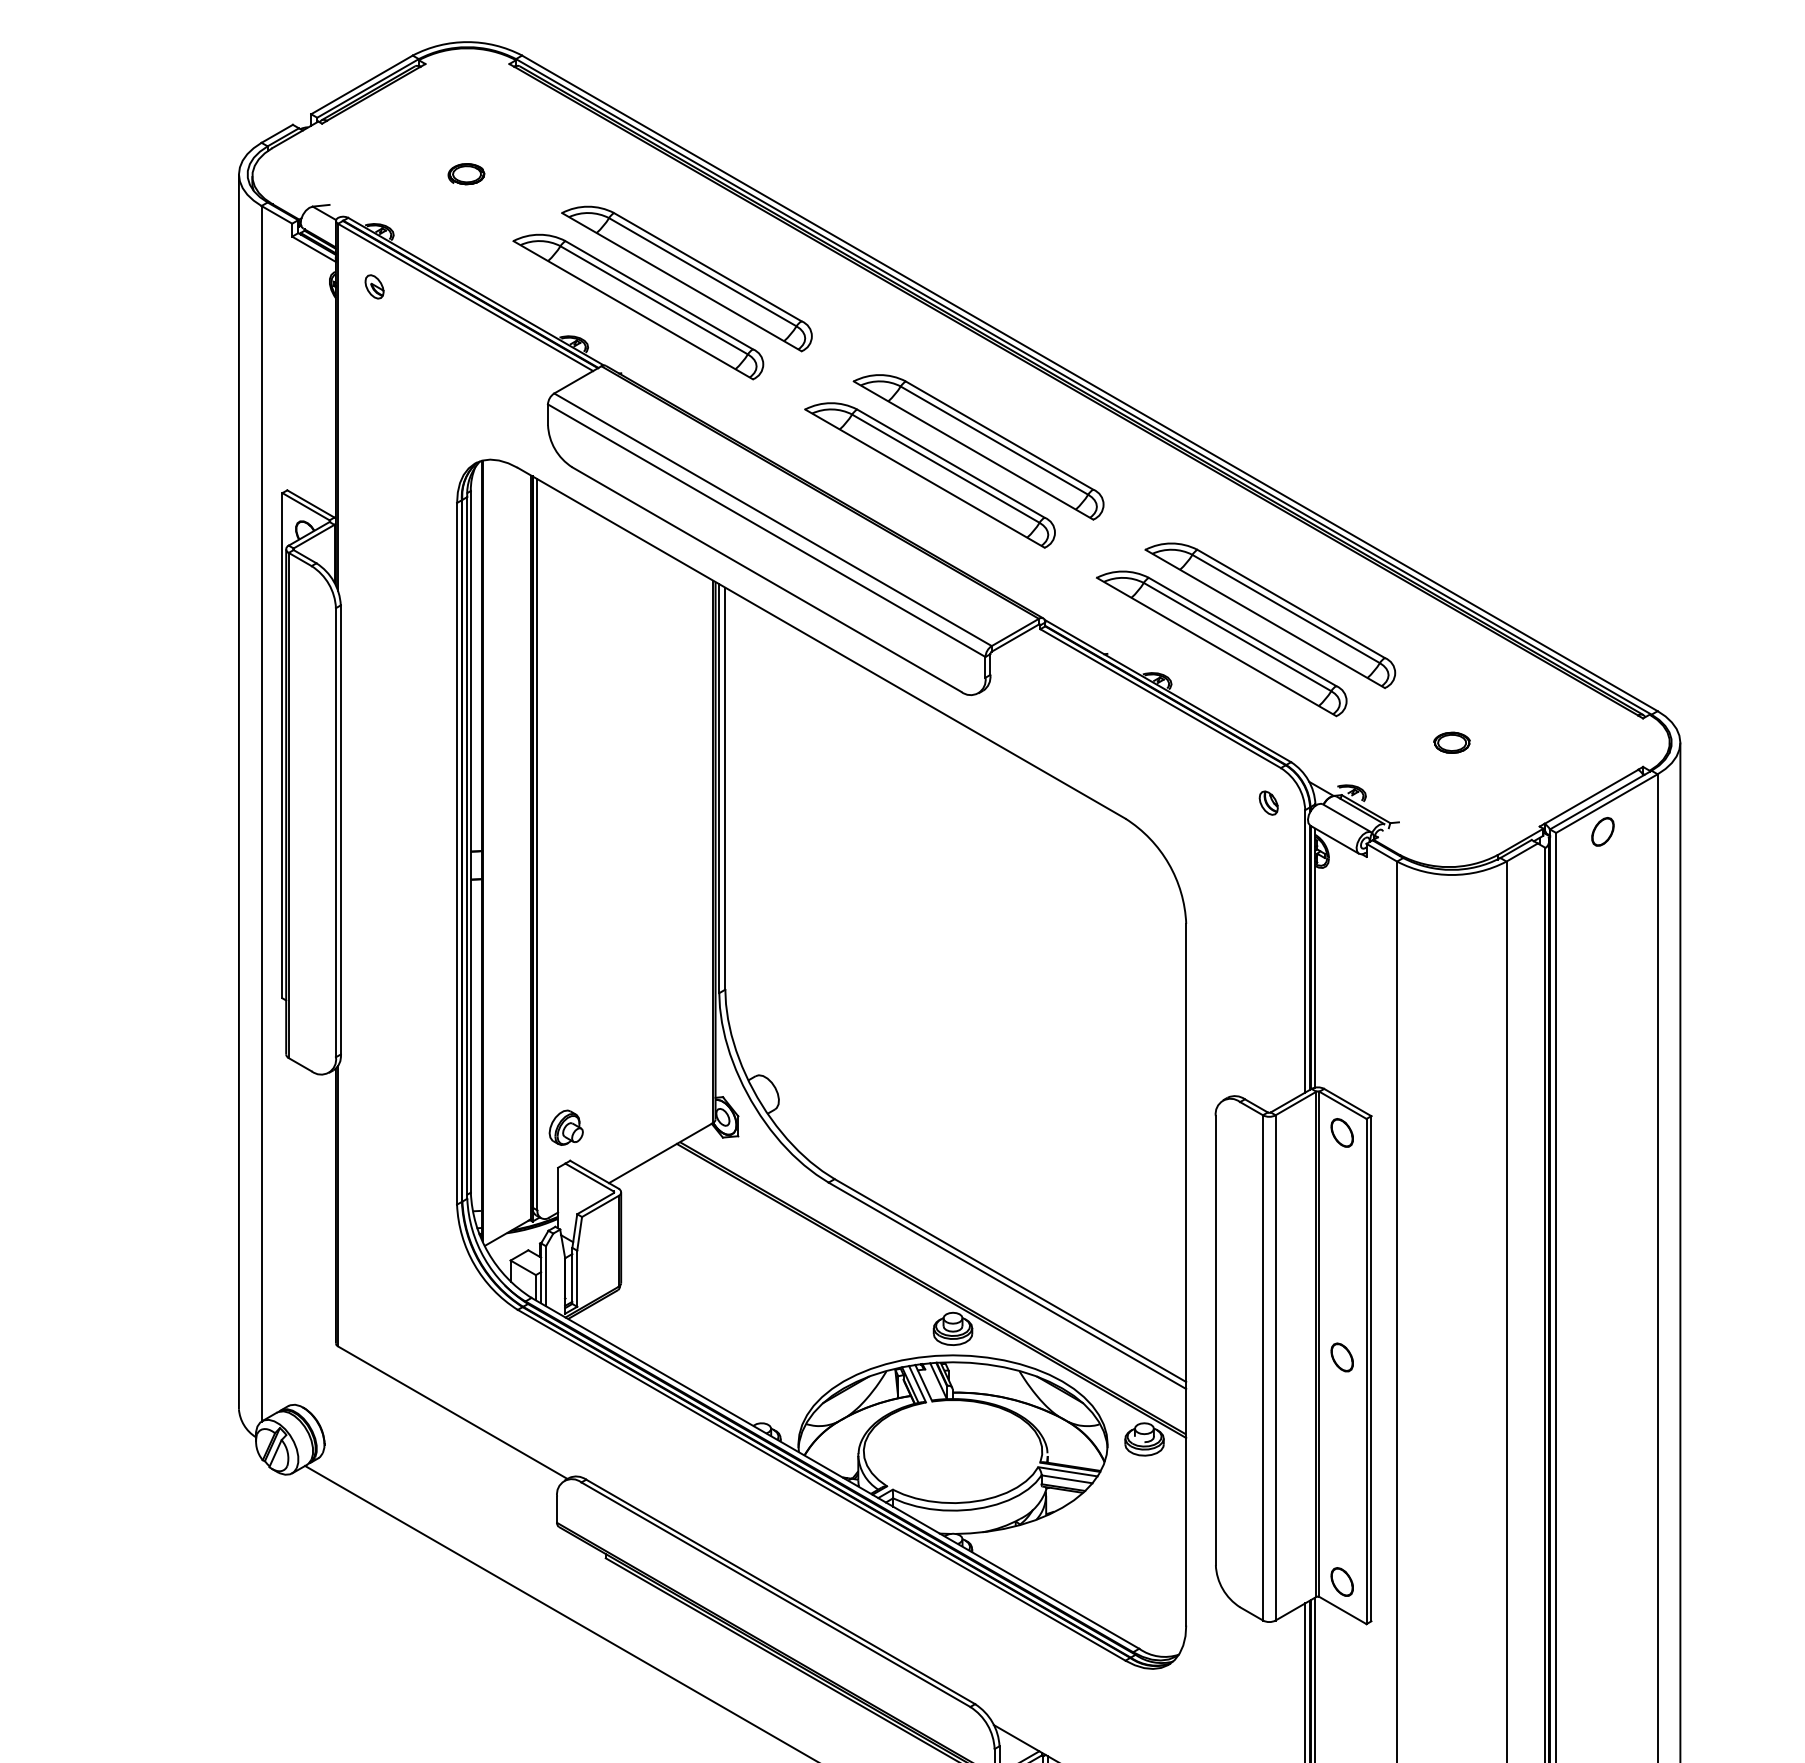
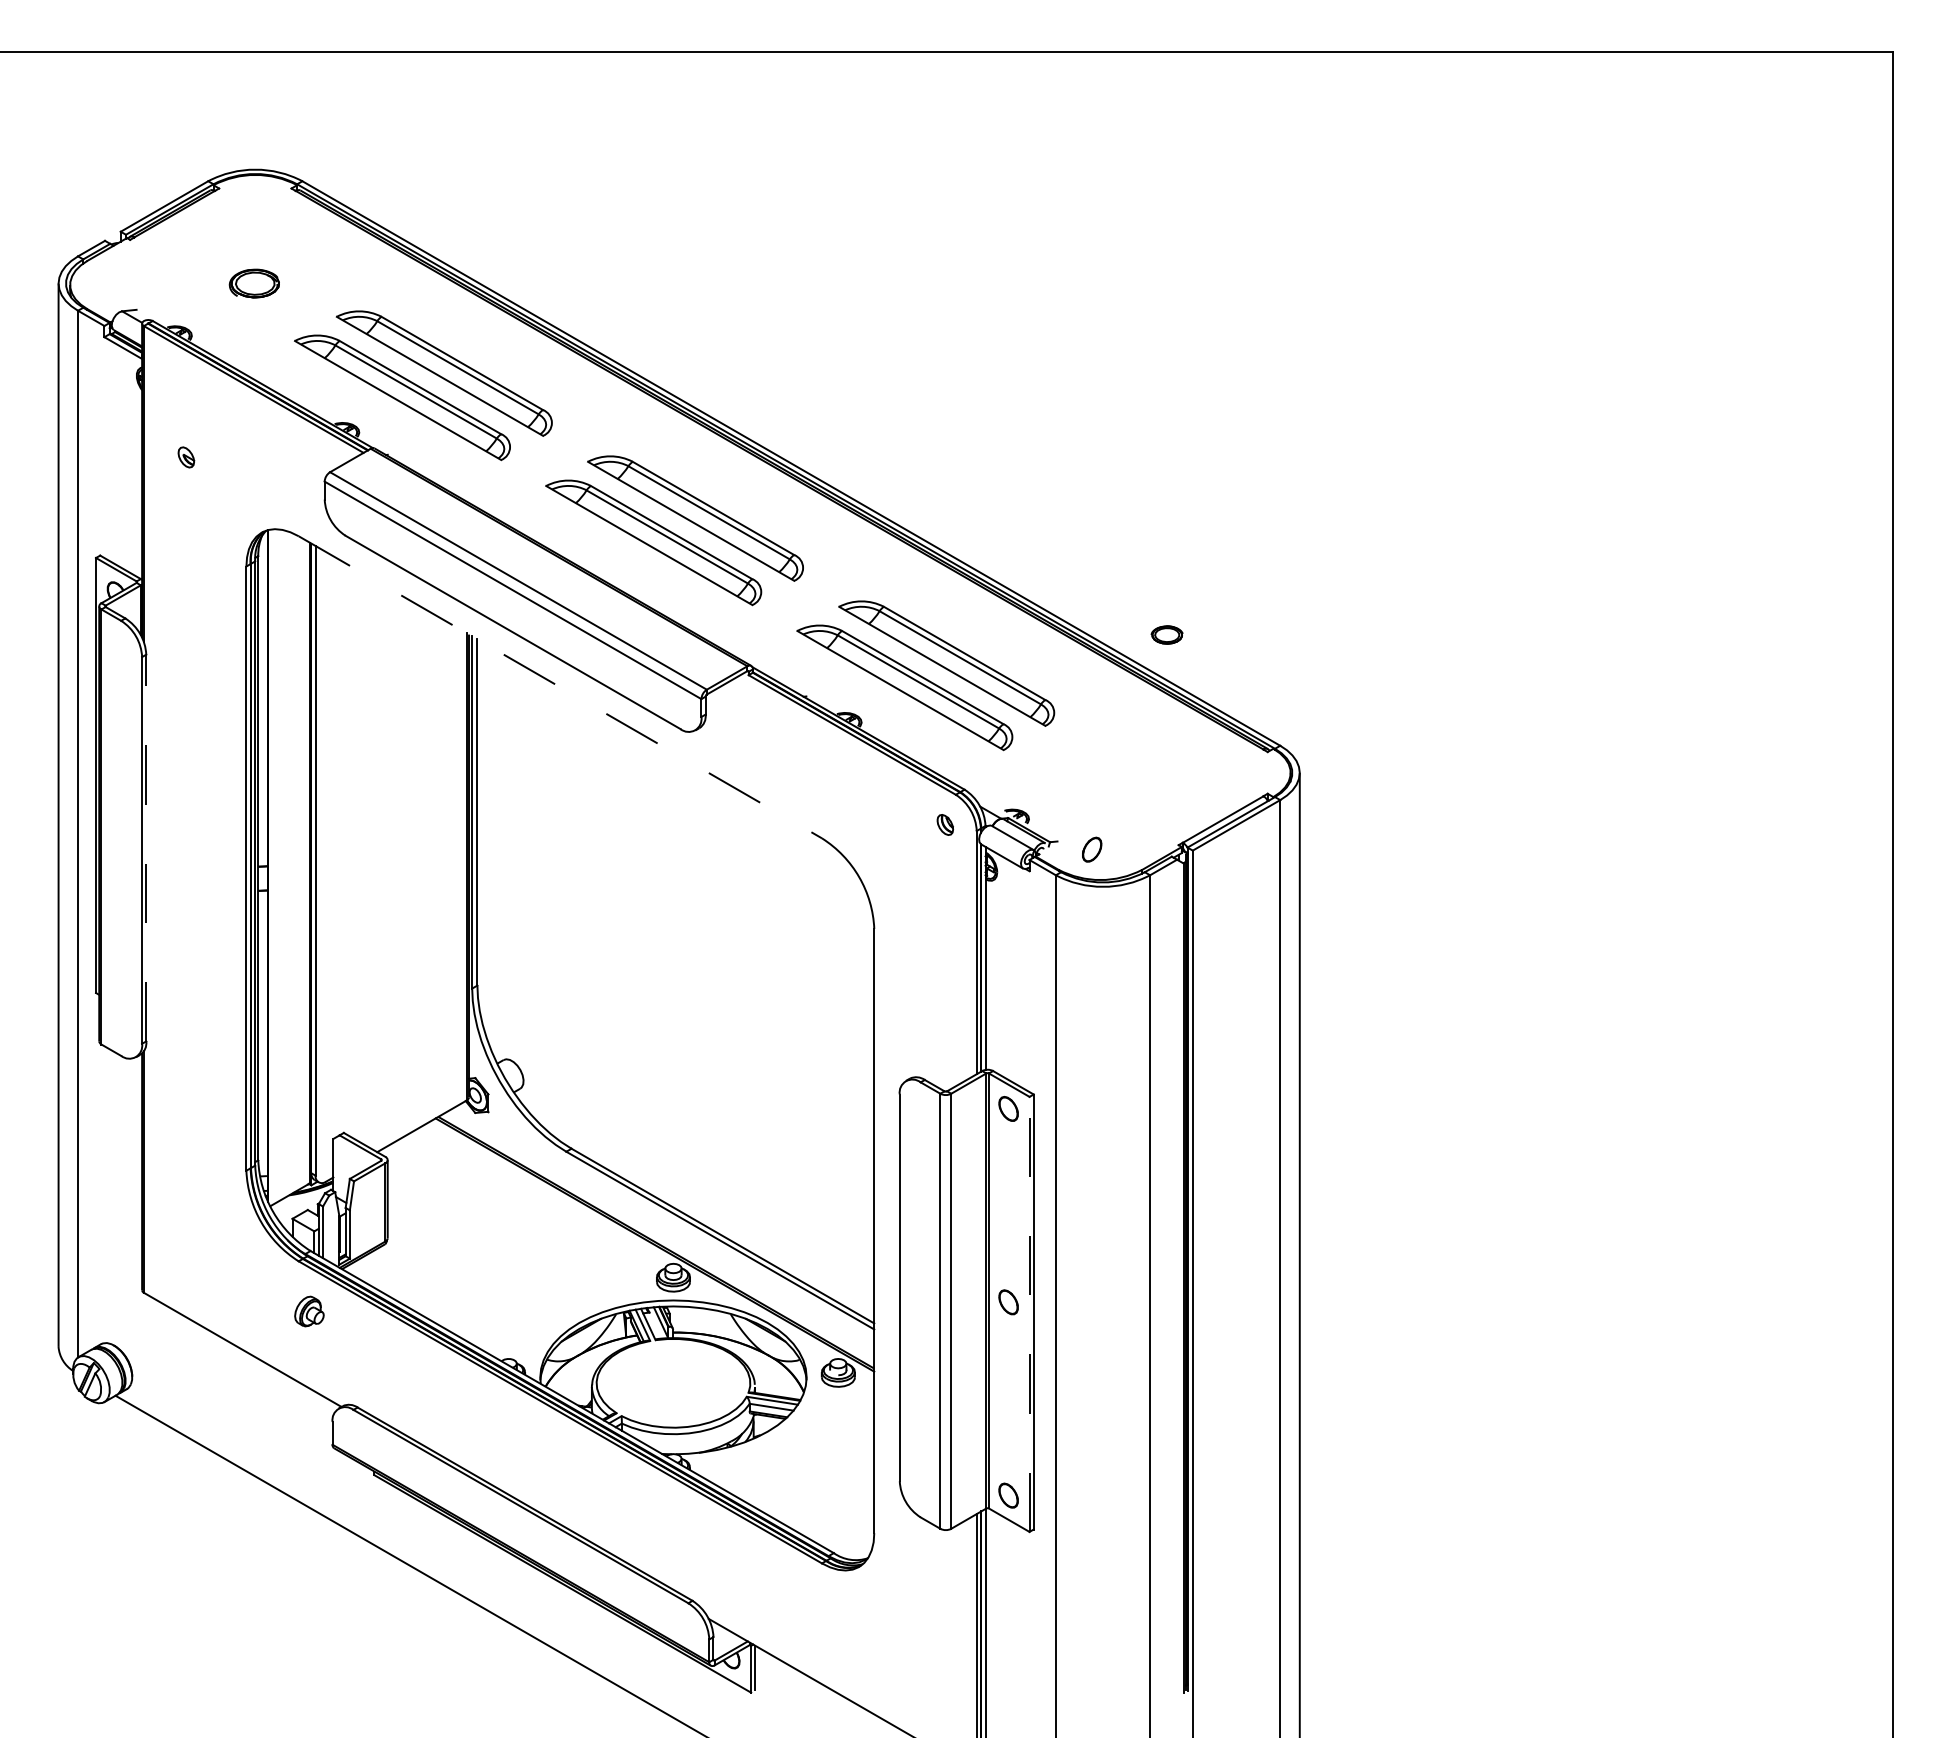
part: (466, 173) -> (254, 282), size x1.6
part: (374, 286) -> (186, 457), moved
line: (821, 643) -> (560, 687), solid -> dashed
part: (1451, 742) -> (1166, 634), moved
line: (341, 829) -> (146, 847), solid -> dashed
part: (1603, 831) -> (1092, 849), moved
part: (566, 1127) -> (309, 1311), moved
line: (1366, 1371) -> (1029, 1314), solid -> dashed

